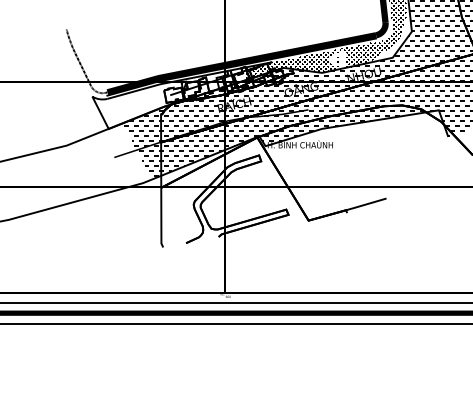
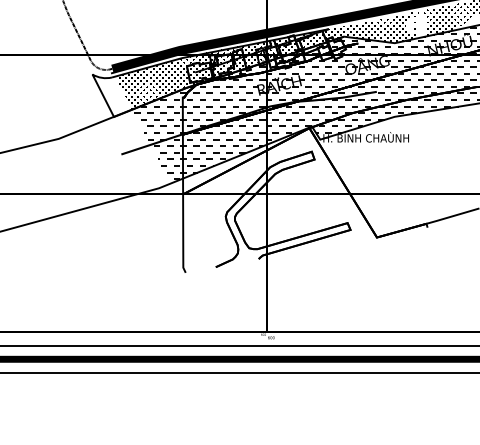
hatch: (178, 95) -> (205, 72), added

